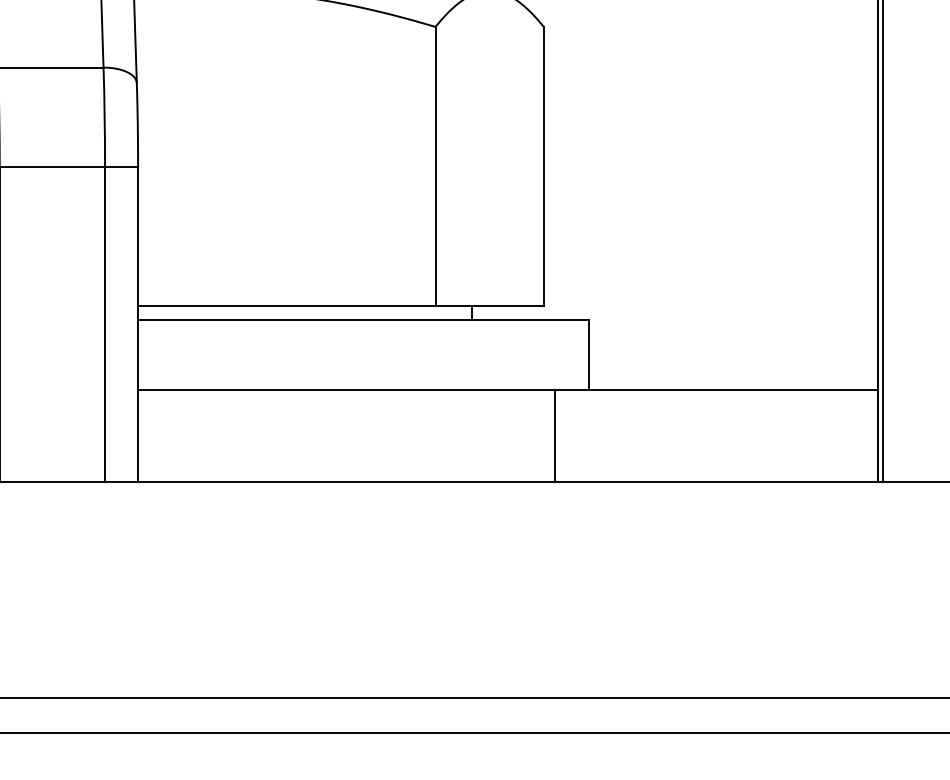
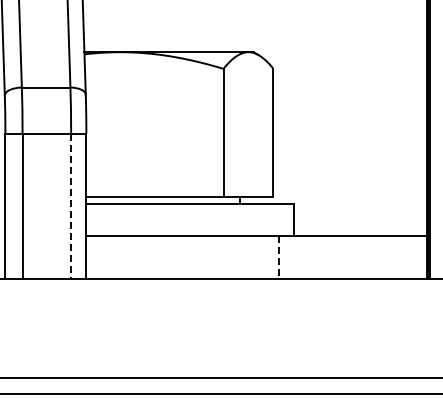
line: (105, 325) -> (71, 206), solid -> dashed
line: (554, 436) -> (278, 257), solid -> dashed

